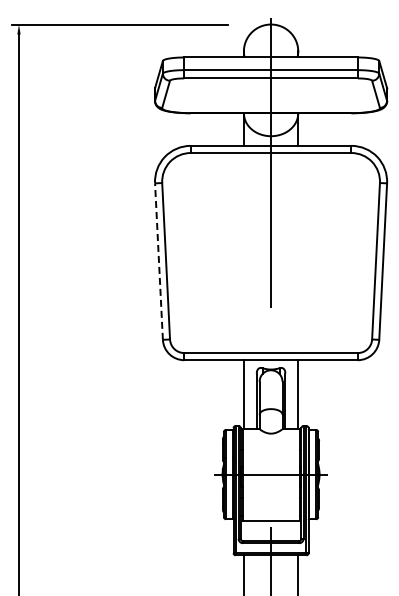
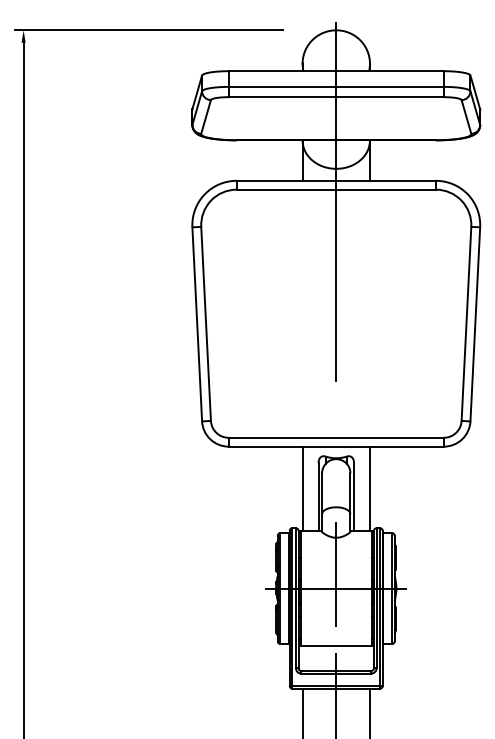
line: (158, 261) -> (196, 324), dashed -> solid
line: (271, 463) -> (336, 574), added

